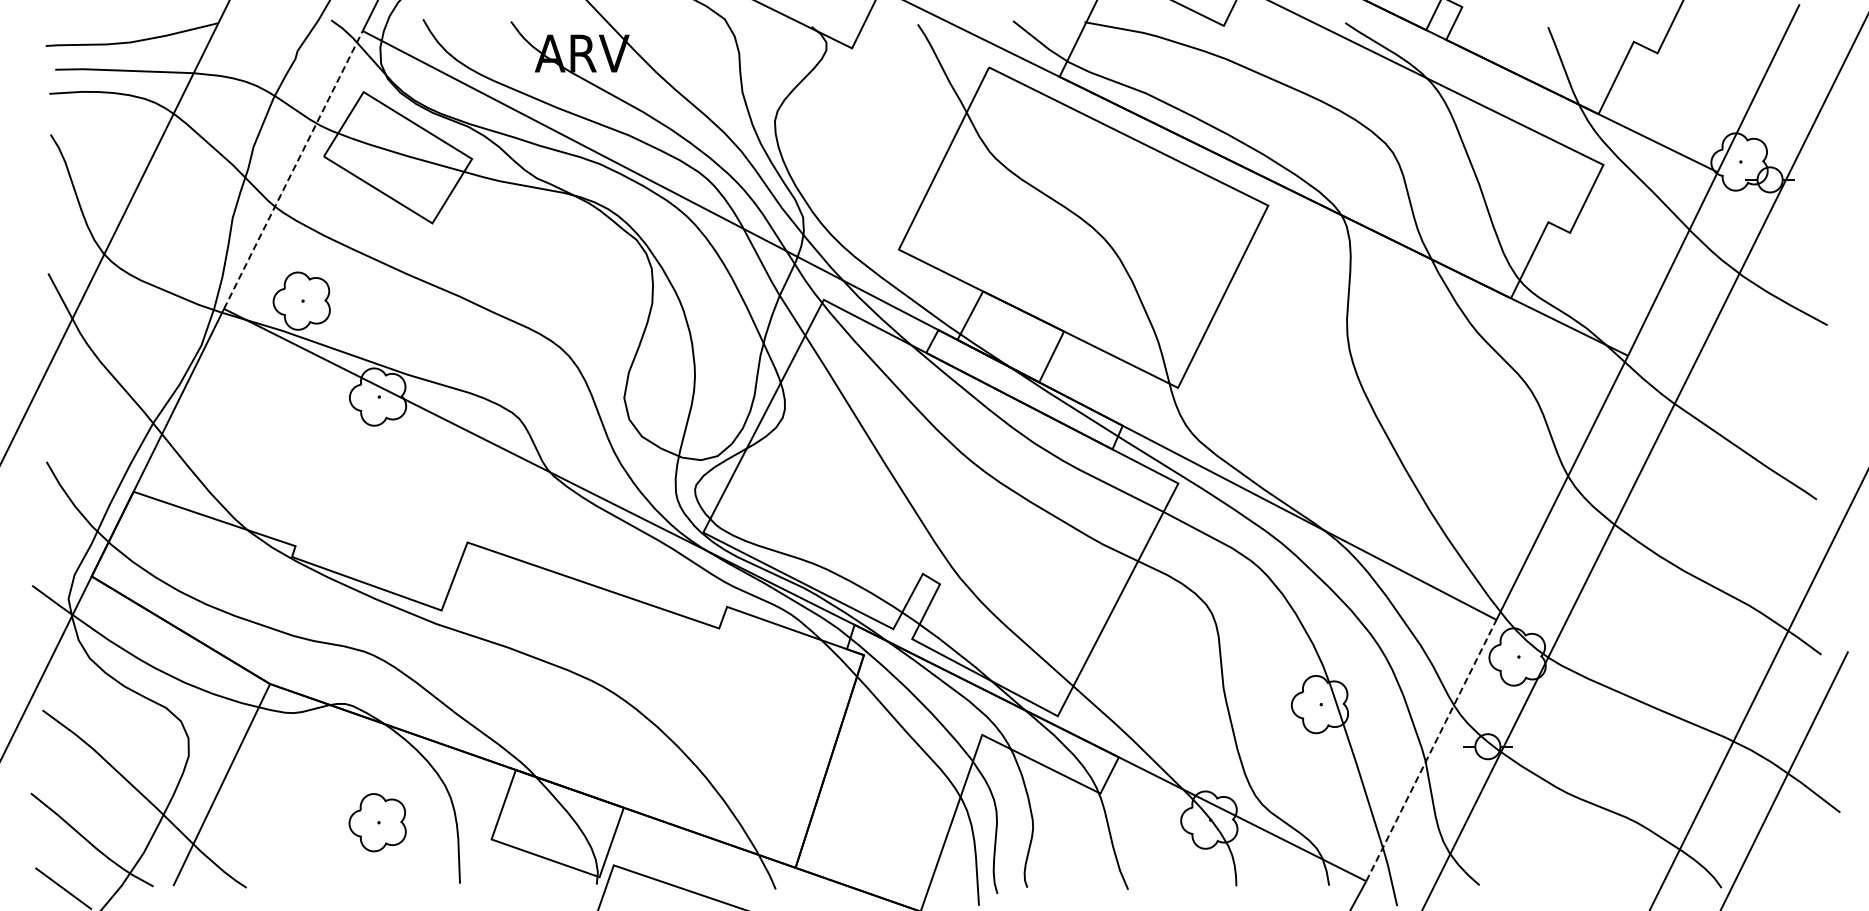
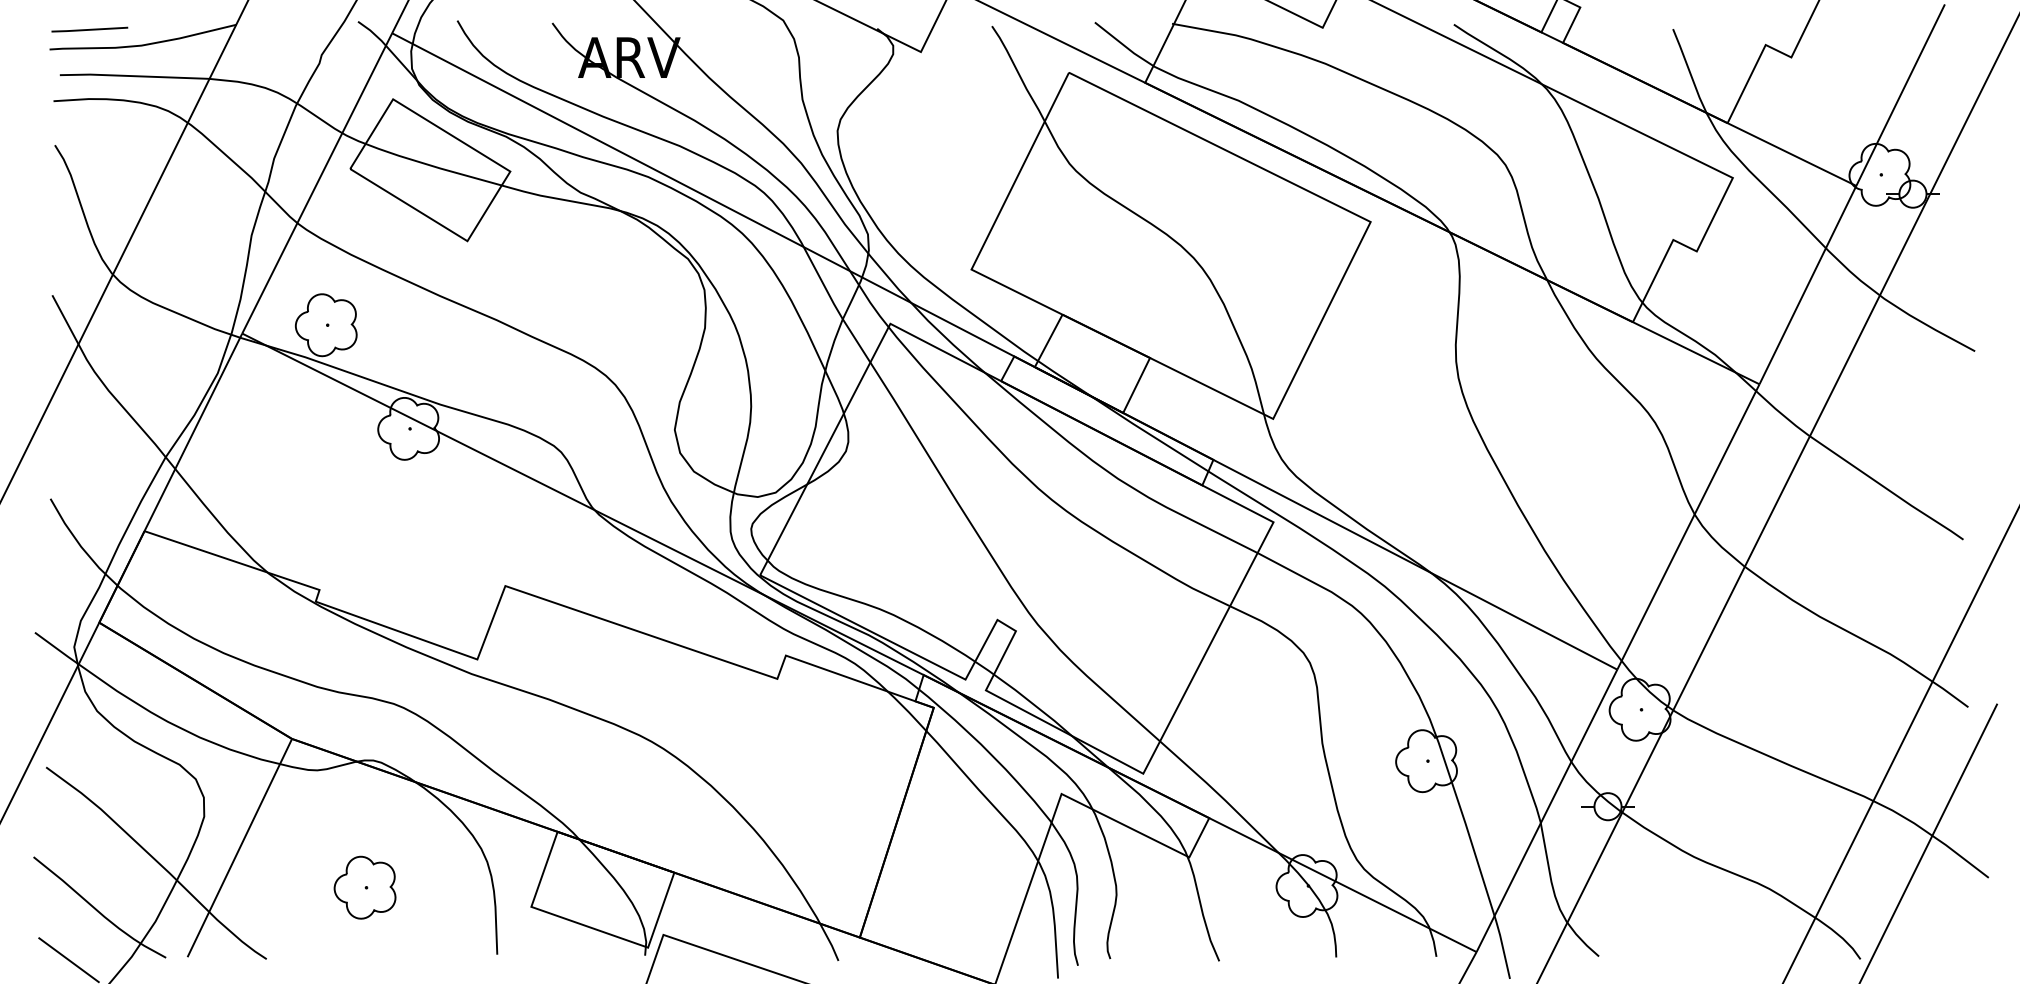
line: (82, 27) -> (89, 29), added
line: (293, 169) -> (317, 182), dashed -> solid
line: (1431, 750) -> (1547, 810), dashed -> solid
part: (377, 822) -> (364, 887), moved

